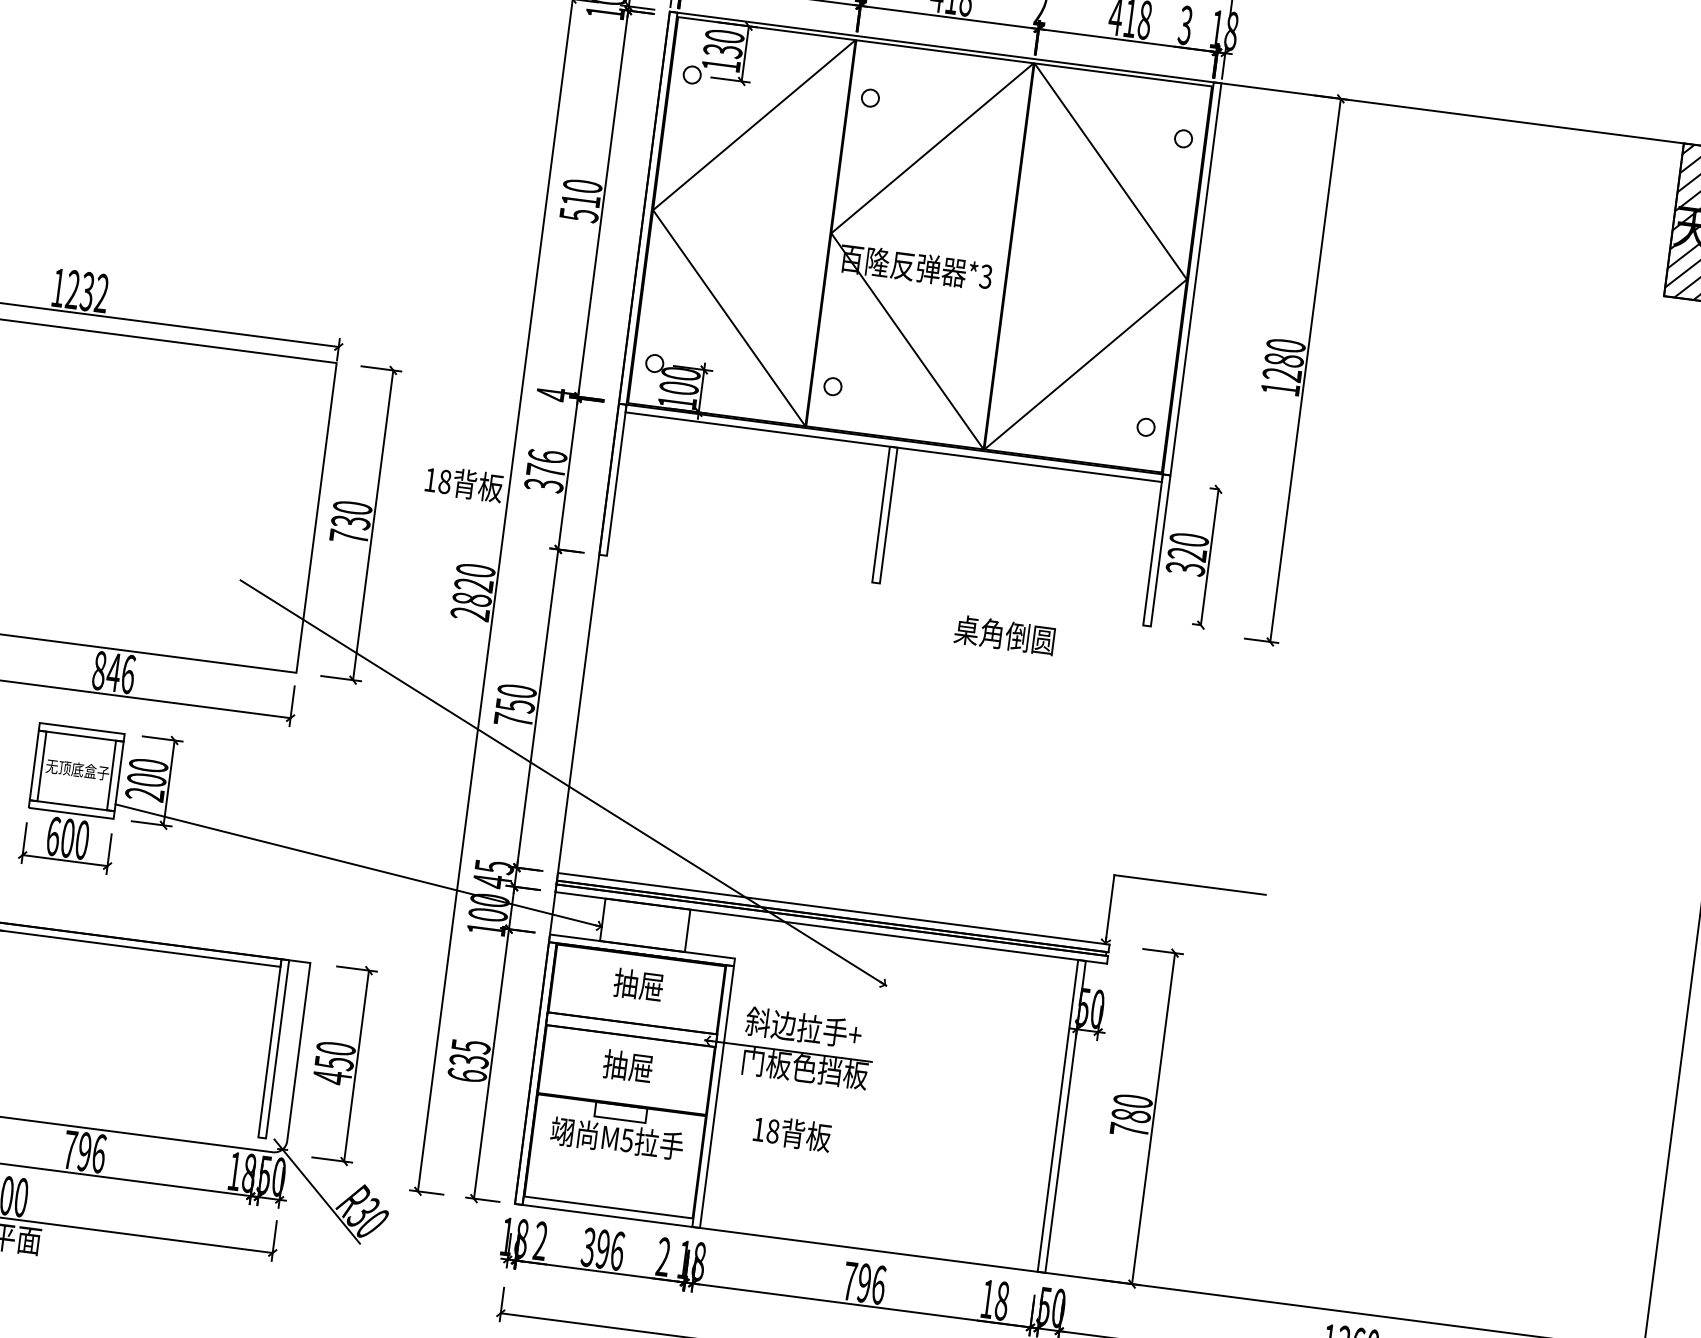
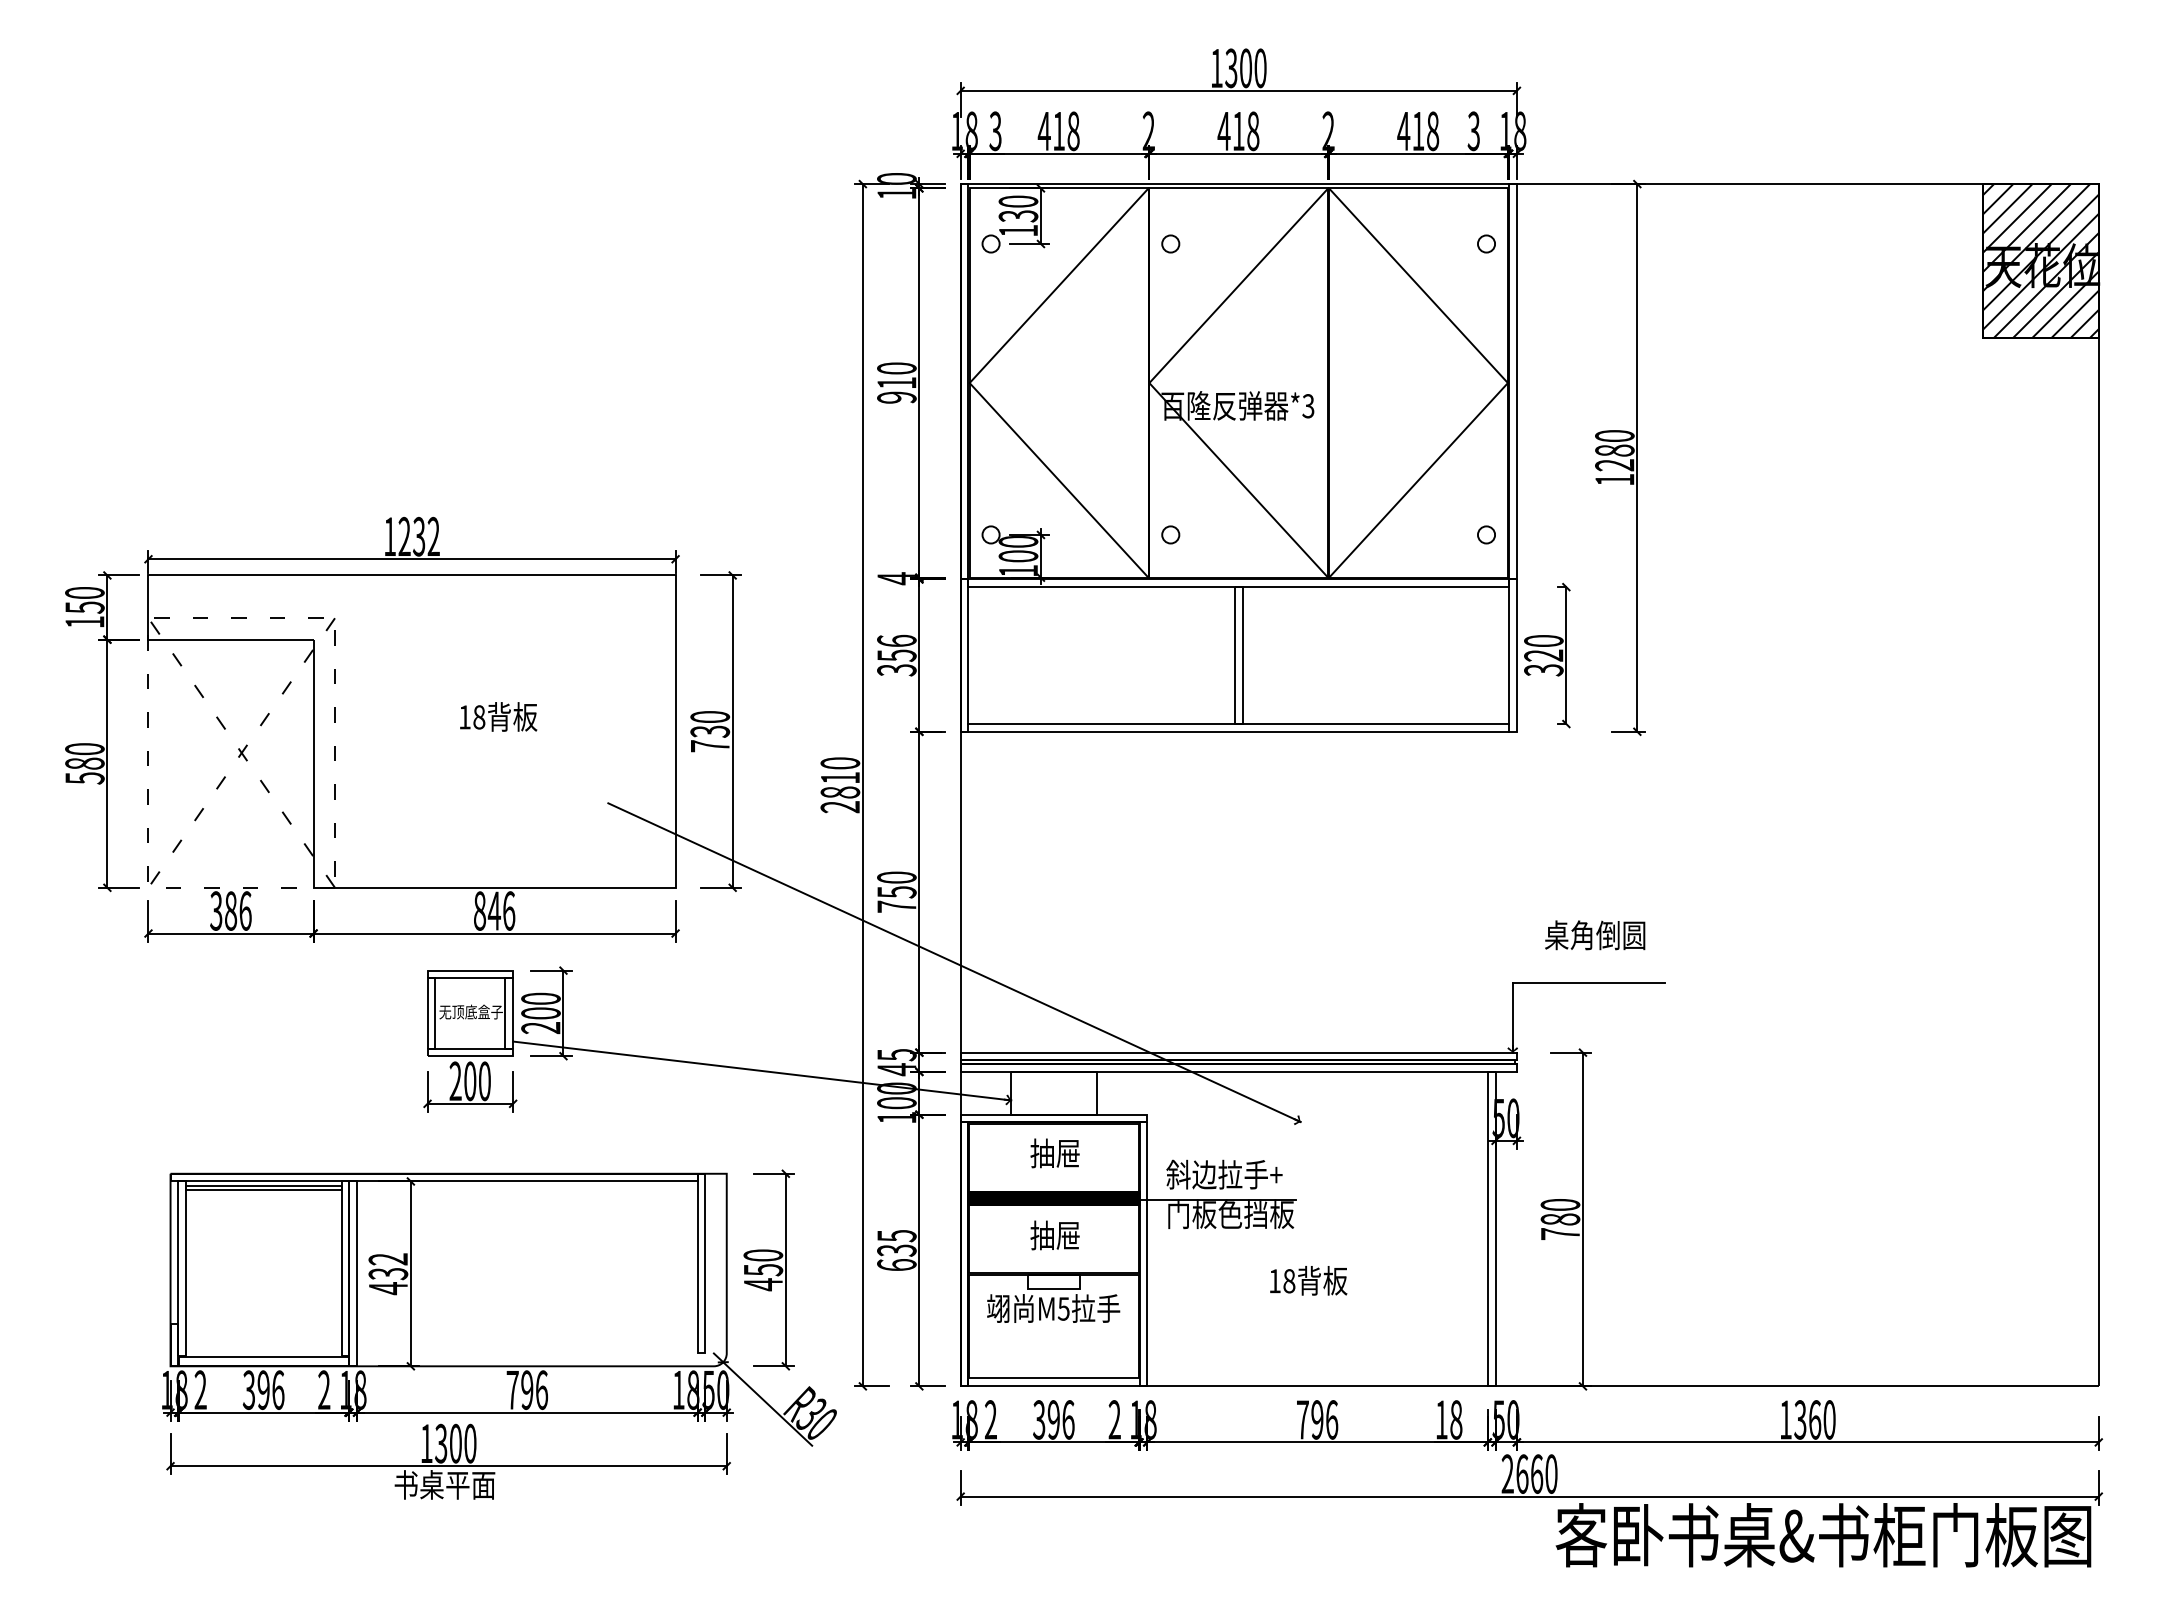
text: (578, 215) -> (896, 397), 510 -> 910
text: (545, 470) -> (896, 655), 376 -> 356
text: (464, 483) -> (498, 716), moved
line: (875, 583) -> (1238, 724), added
text: (473, 584) -> (839, 777), 2820 -> 2810
line: (870, 589) -> (1234, 731), added
text: (1005, 635) -> (1595, 935), moved
text: (53, 836) -> (455, 1081), 600 -> 200
fill: (631, 1029) -> (1053, 1198), added
text: (792, 1133) -> (1308, 1280), moved

